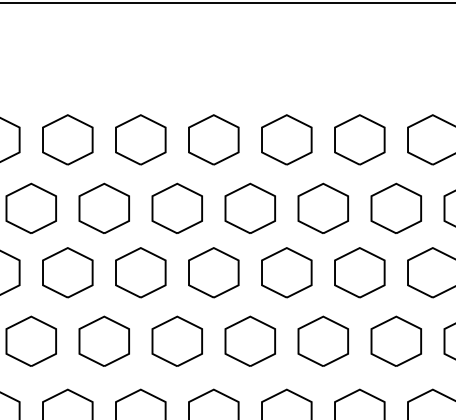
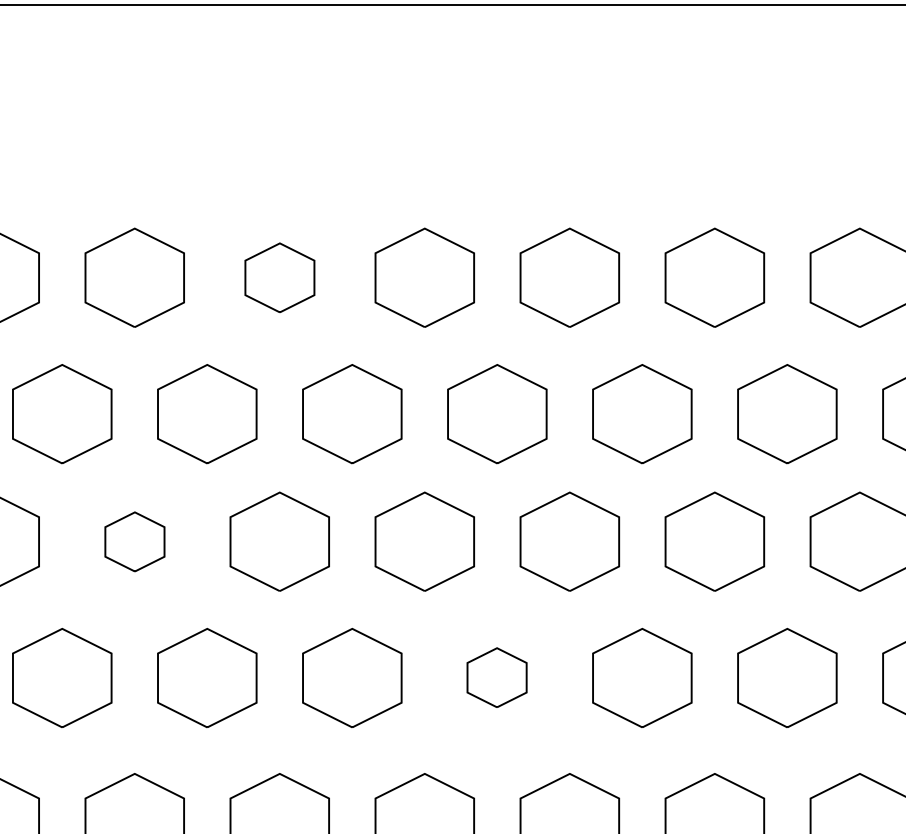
part: (140, 139) -> (279, 276), size x0.7
part: (67, 272) -> (134, 541), size x0.6
part: (249, 340) -> (495, 676), size x0.6

